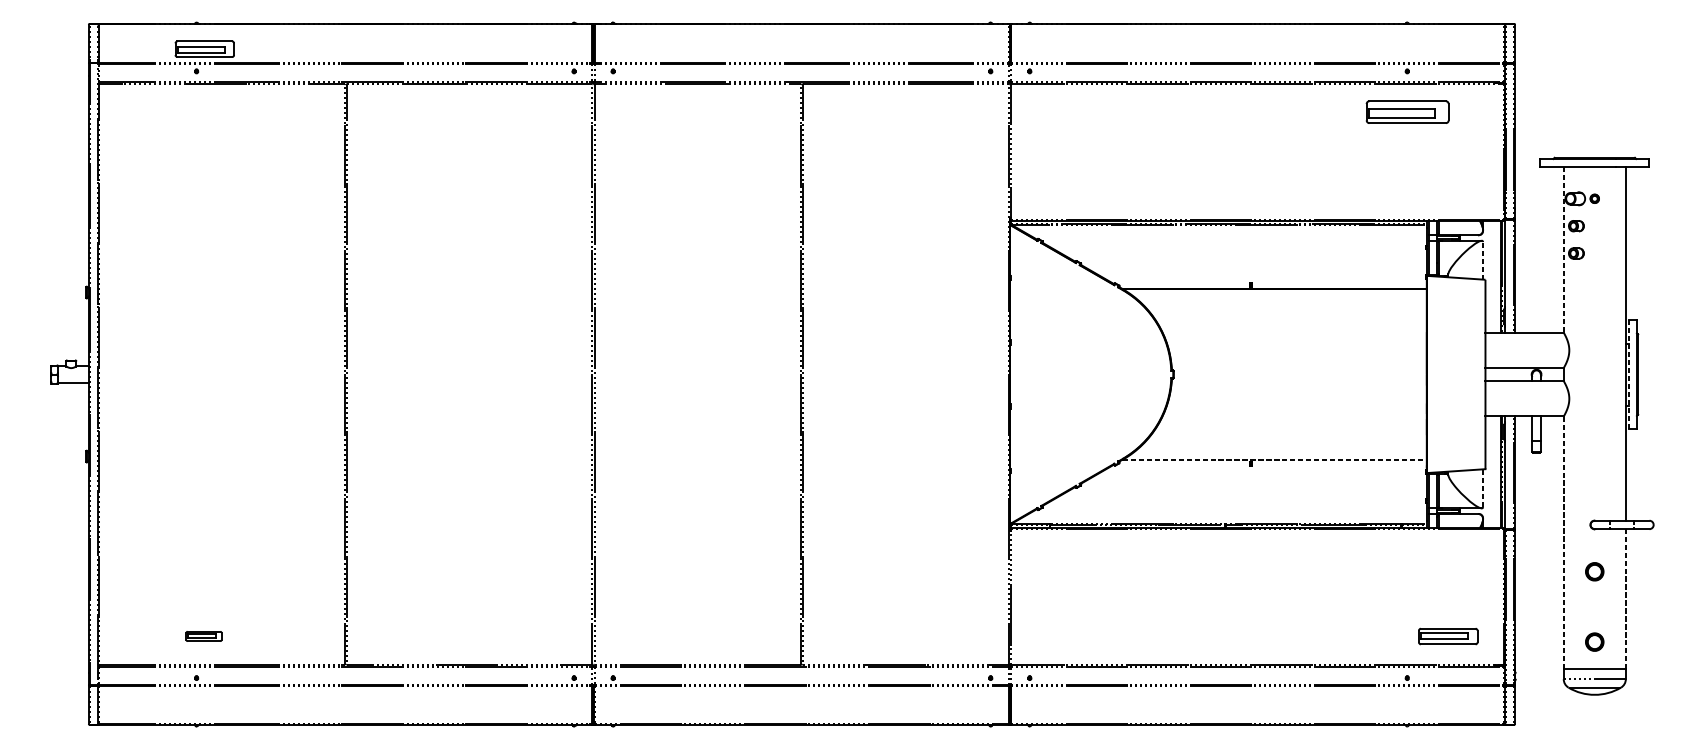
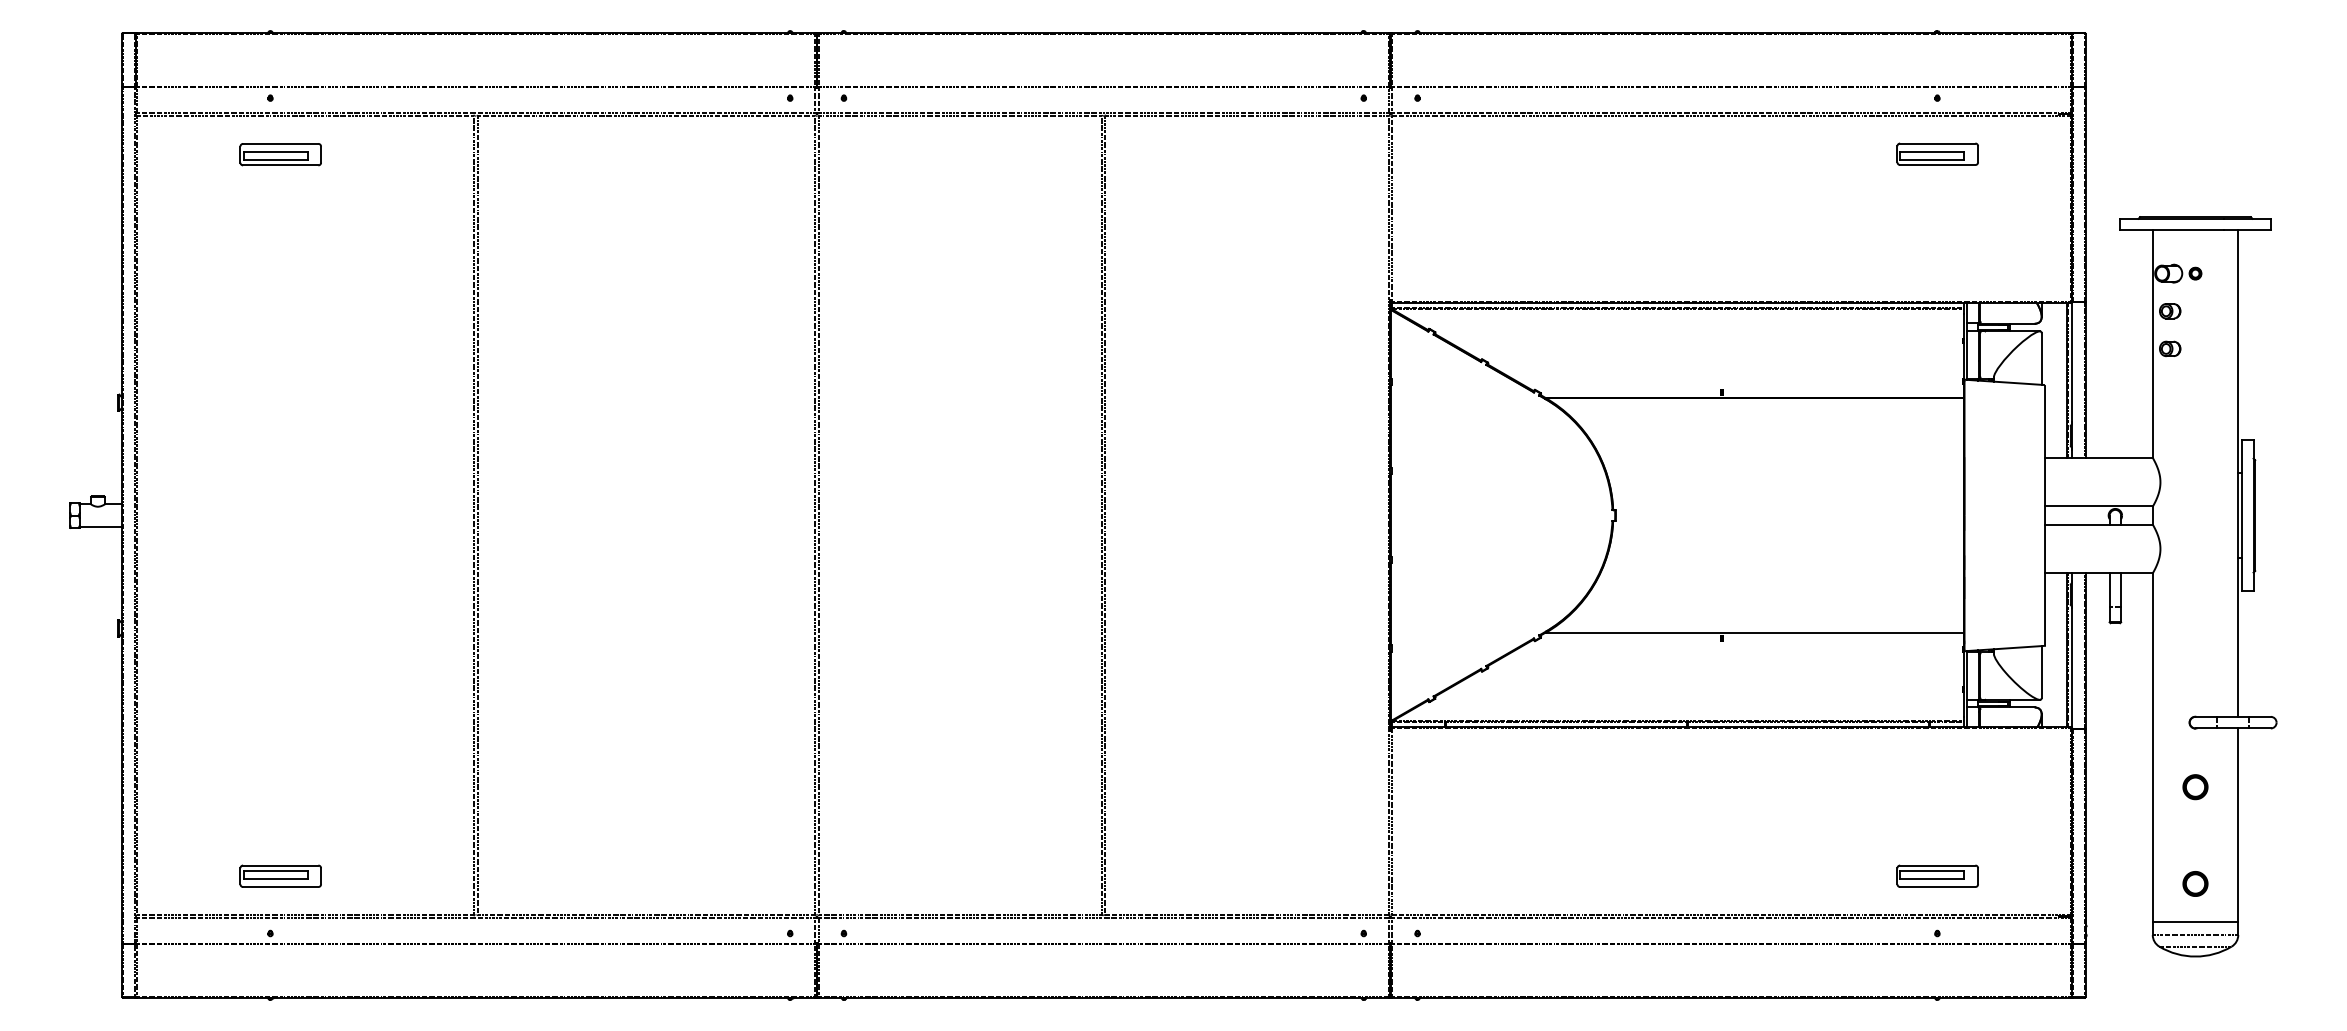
part: (204, 49) -> (280, 154), moved
part: (1407, 111) -> (1937, 153), size x0.71
line: (1563, 249) -> (2152, 343), dashed -> solid
line: (1482, 261) -> (2041, 359), dashed -> solid
line: (1628, 374) -> (2242, 515), dashed -> solid
line: (1275, 460) -> (1755, 633), dashed -> solid
line: (1482, 488) -> (2041, 672), dashed -> solid
line: (1563, 543) -> (2152, 748), dashed -> solid
line: (1626, 599) -> (2238, 825), dashed -> solid
part: (203, 635) -> (280, 875), size x1.67
part: (1448, 635) -> (1937, 875), moved

